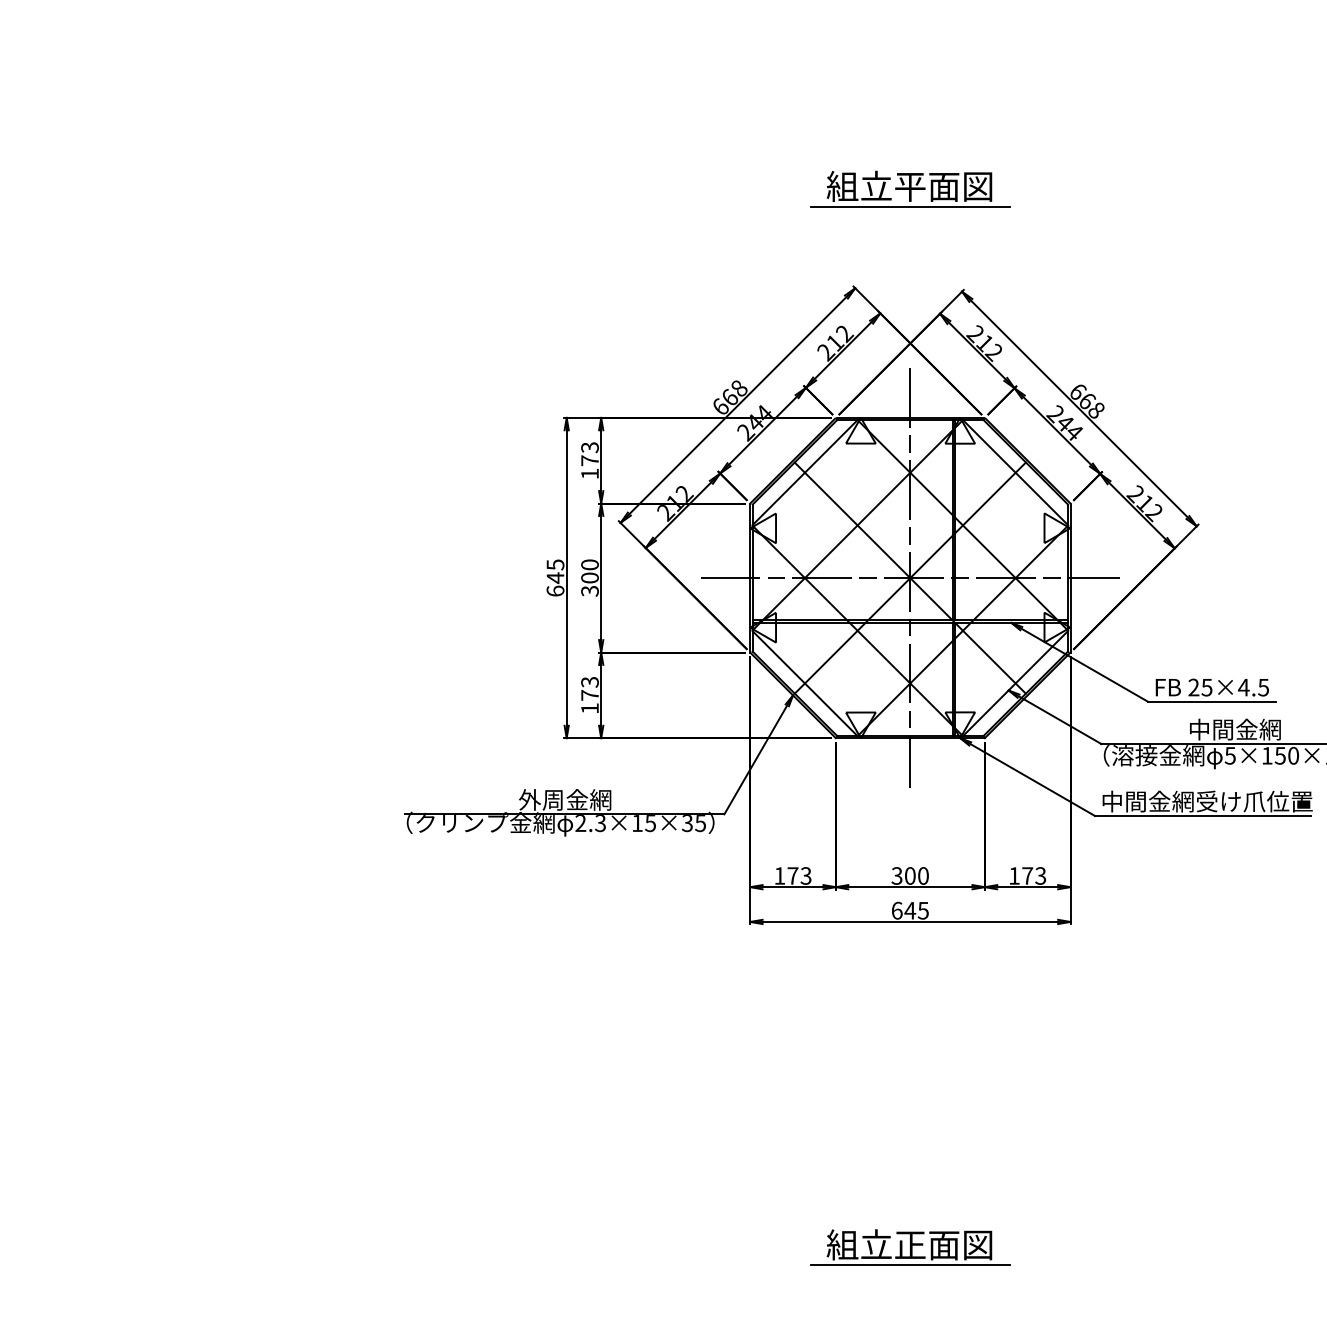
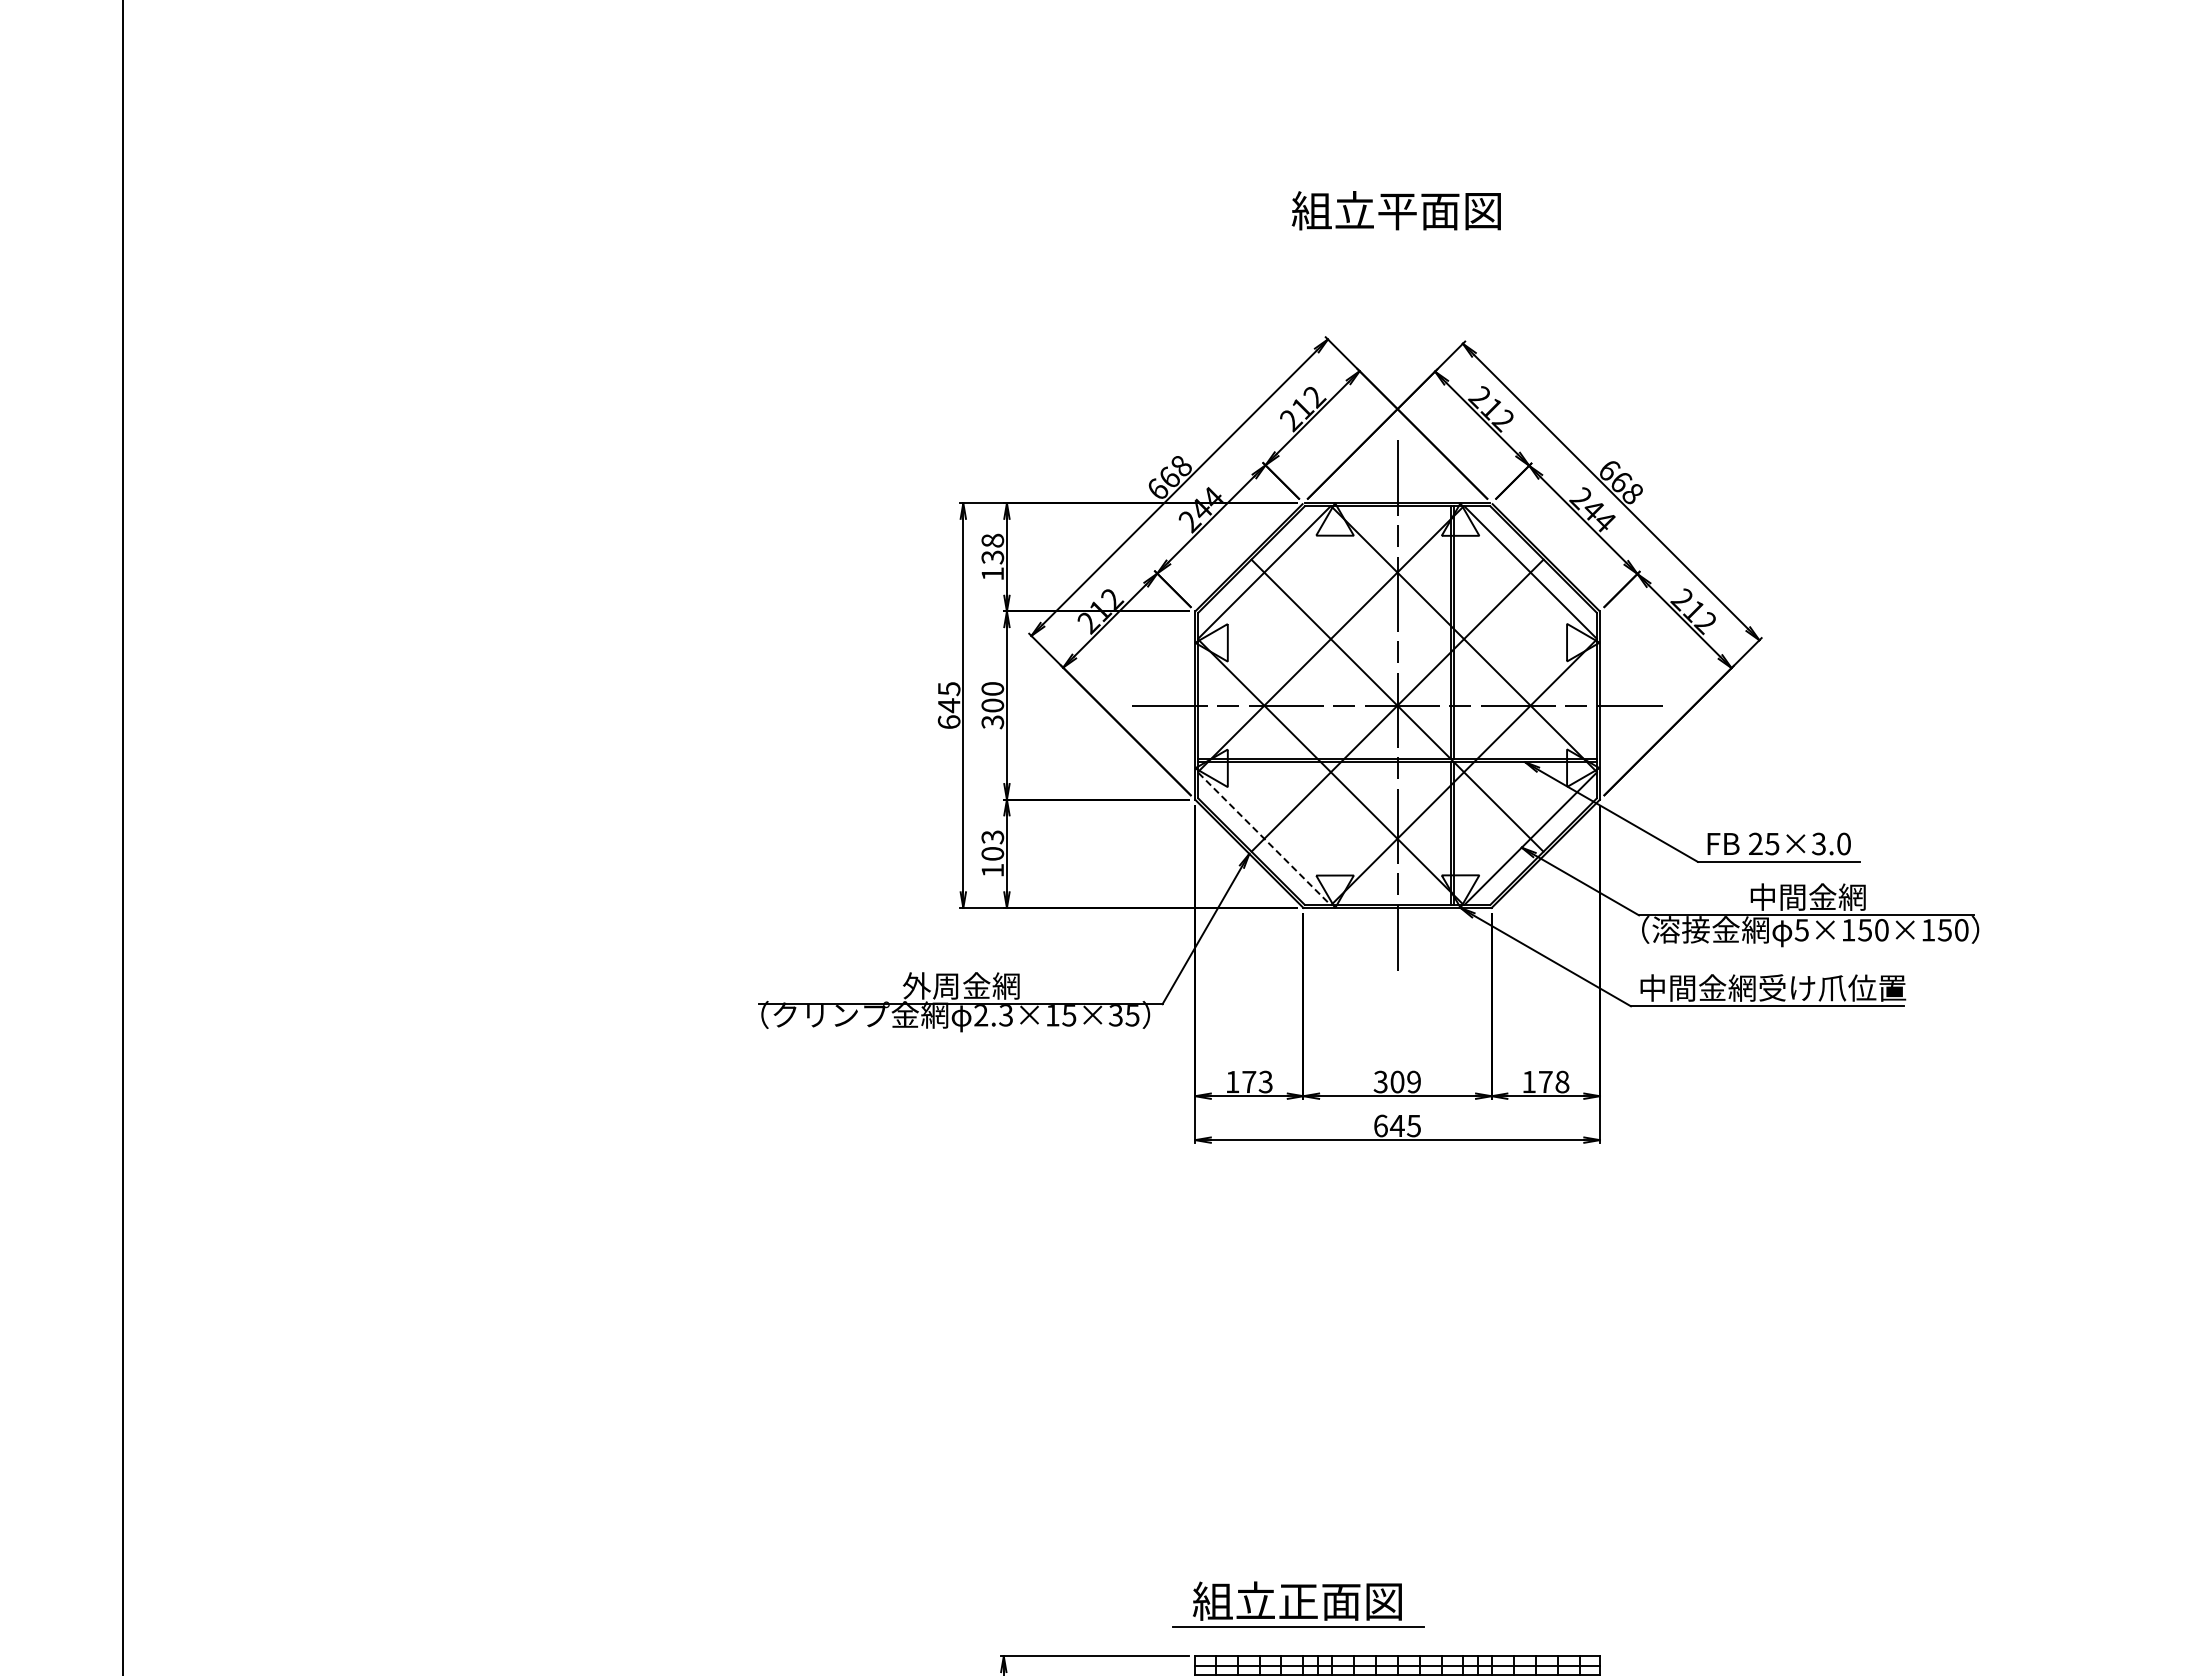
line: (910, 206) -> (1397, 236), removed
text: (589, 453) -> (992, 548), 173 -> 138
line: (805, 684) -> (1264, 839), solid -> dashed
text: (1252, 687) -> (1830, 843), 25×4.5 -> 25×3.0
text: (589, 695) -> (992, 853), 173 -> 103
text: (922, 875) -> (1413, 1081), 300 -> 309
text: (1040, 875) -> (1562, 1081), 173 -> 178
part: (910, 1247) -> (1298, 1604), moved

